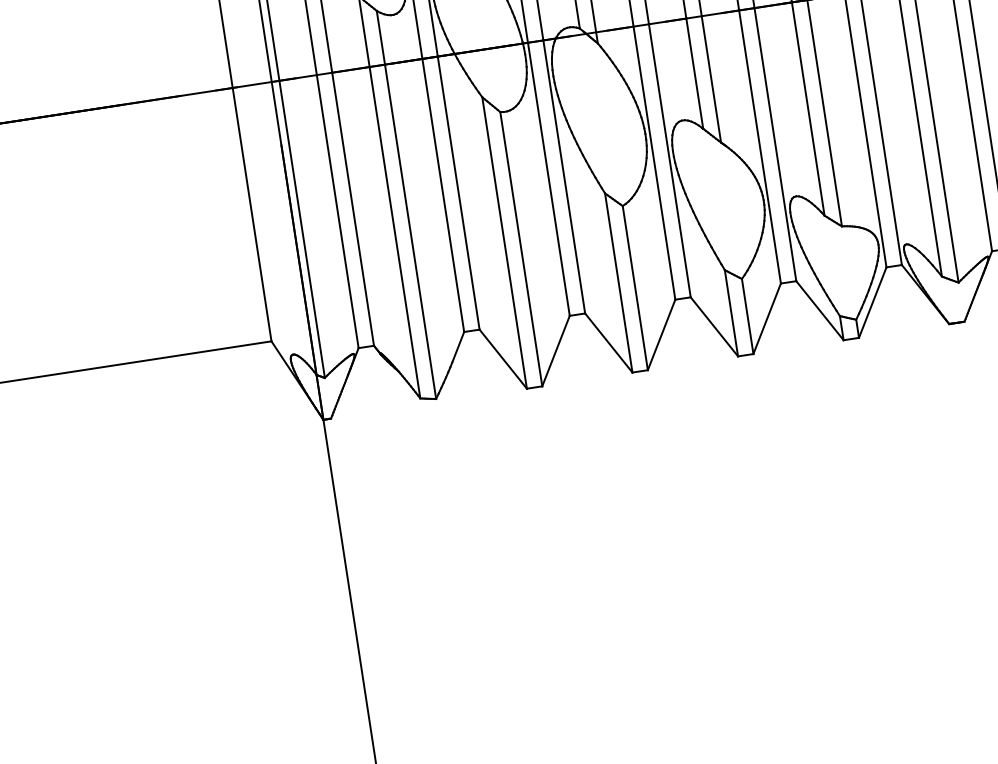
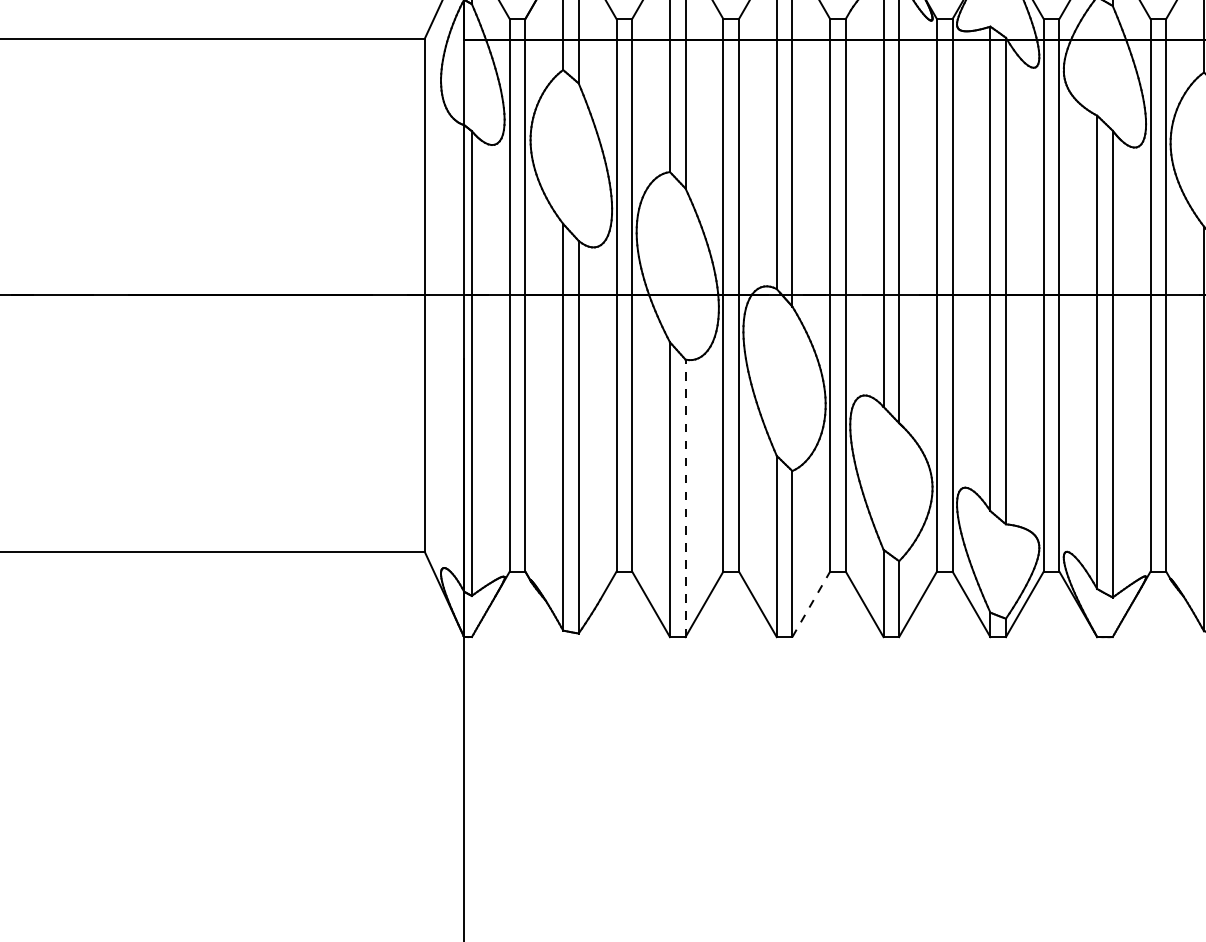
line: (521, 249) -> (685, 498), solid -> dashed
line: (661, 335) -> (811, 604), solid -> dashed

